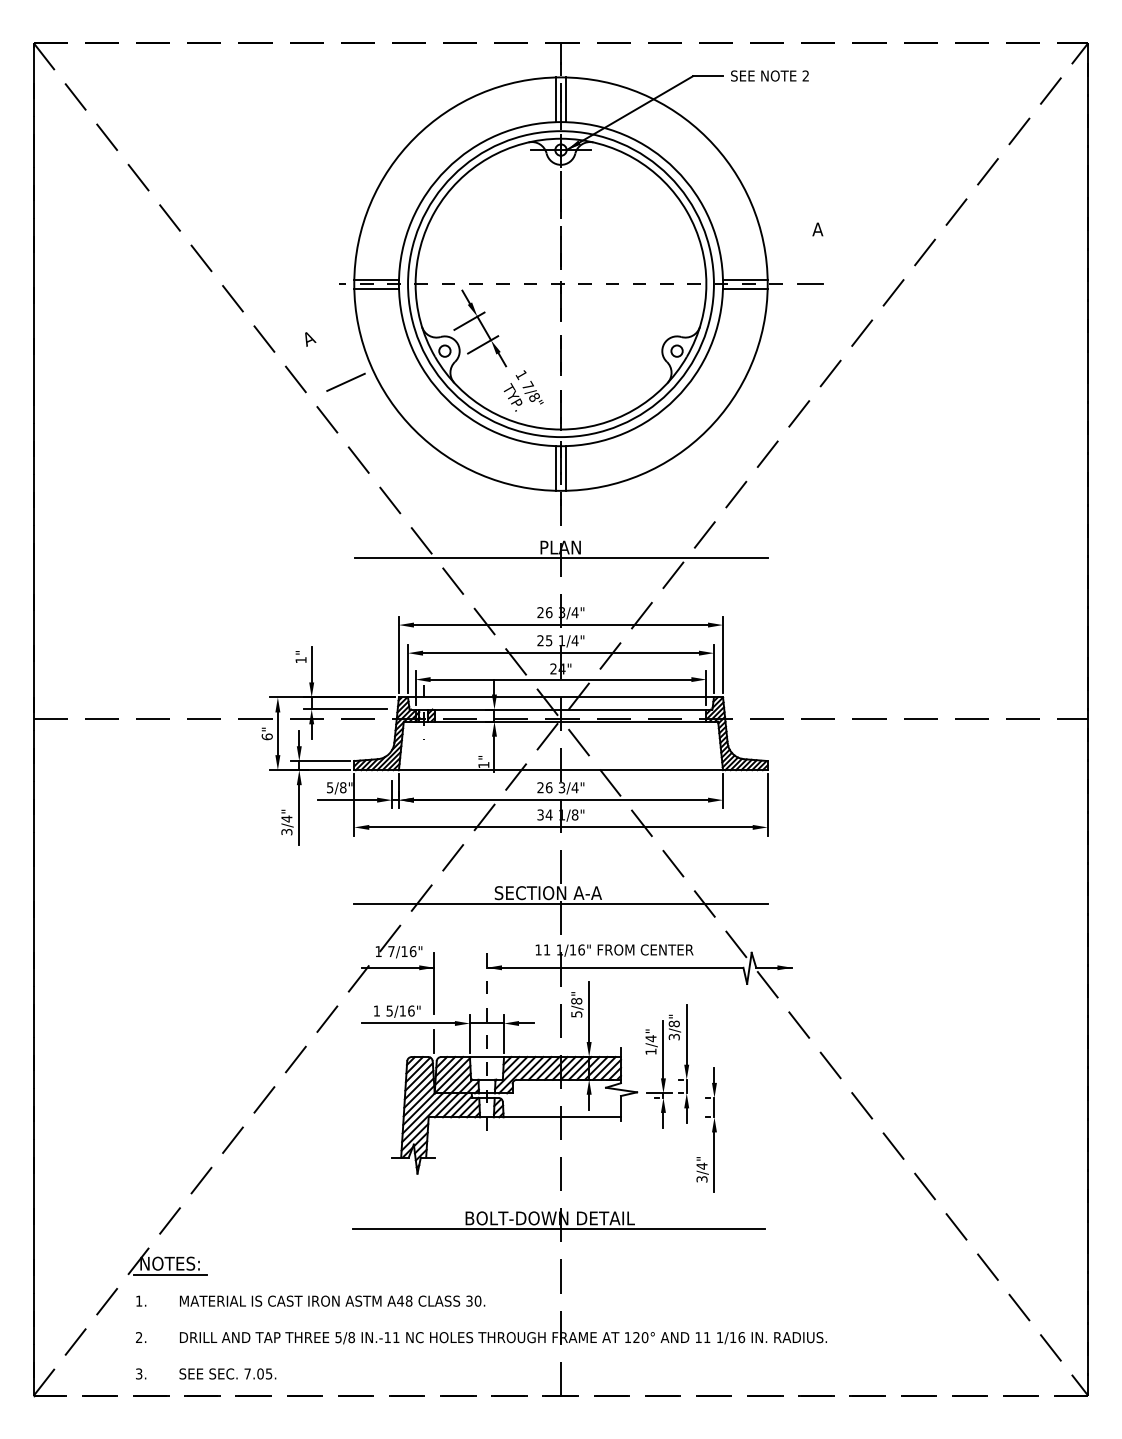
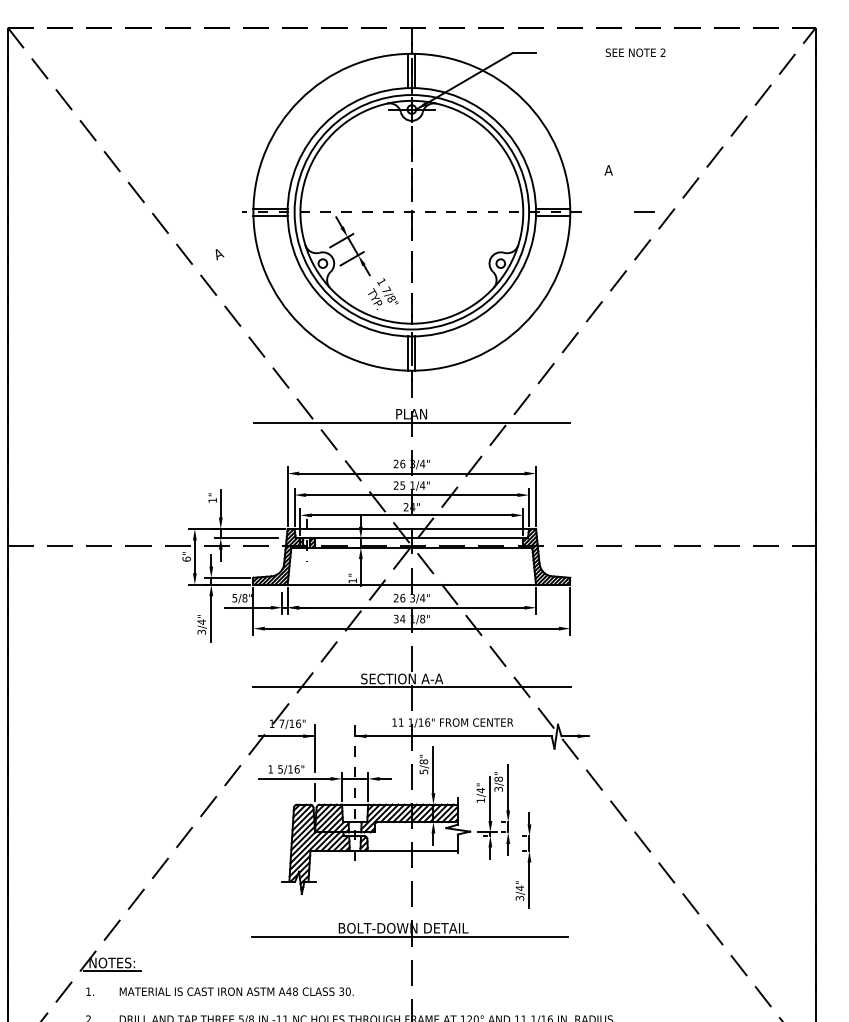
text: (769, 75) -> (635, 52), moved
line: (810, 283) -> (644, 211), moved
line: (345, 381) -> (246, 286), removed

